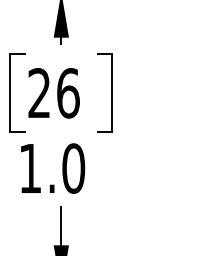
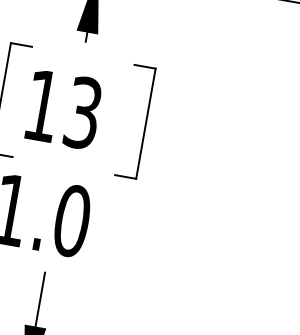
text: (53, 93) -> (62, 109), 26 -> 13

